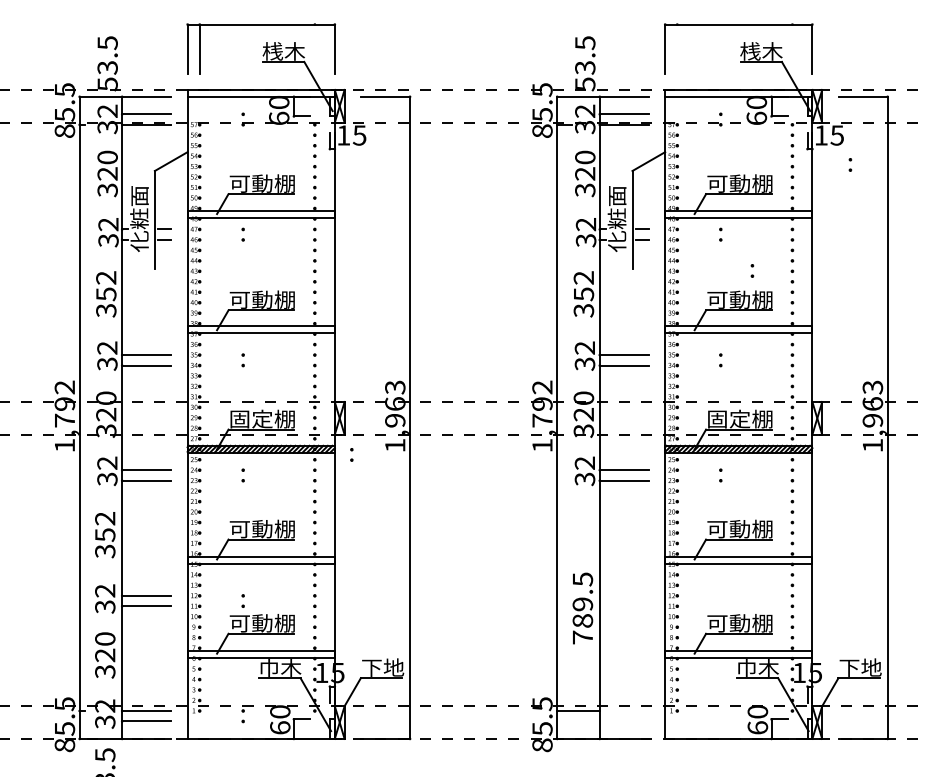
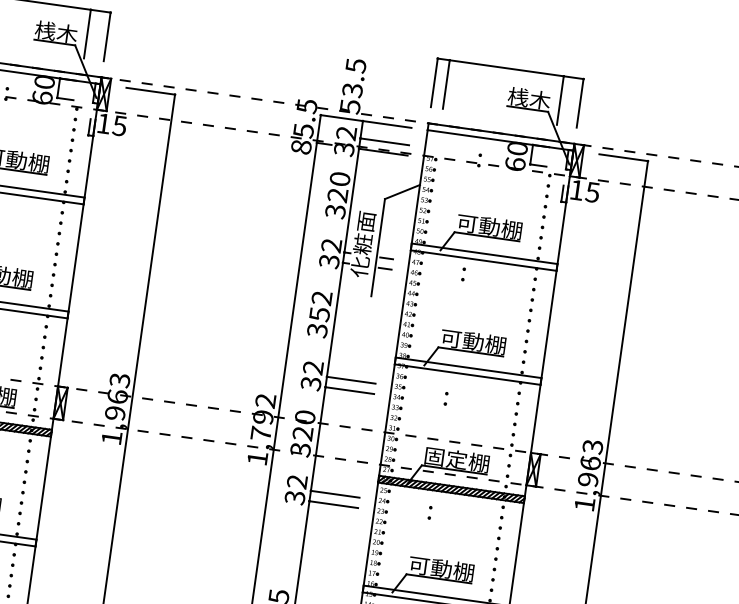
line: (314, 48) -> (87, 33), added
line: (677, 48) -> (446, 84), added
line: (792, 48) -> (560, 100), added
part: (850, 164) -> (601, 222), removed
part: (752, 270) -> (489, 314), removed
part: (351, 454) -> (67, 440), removed

